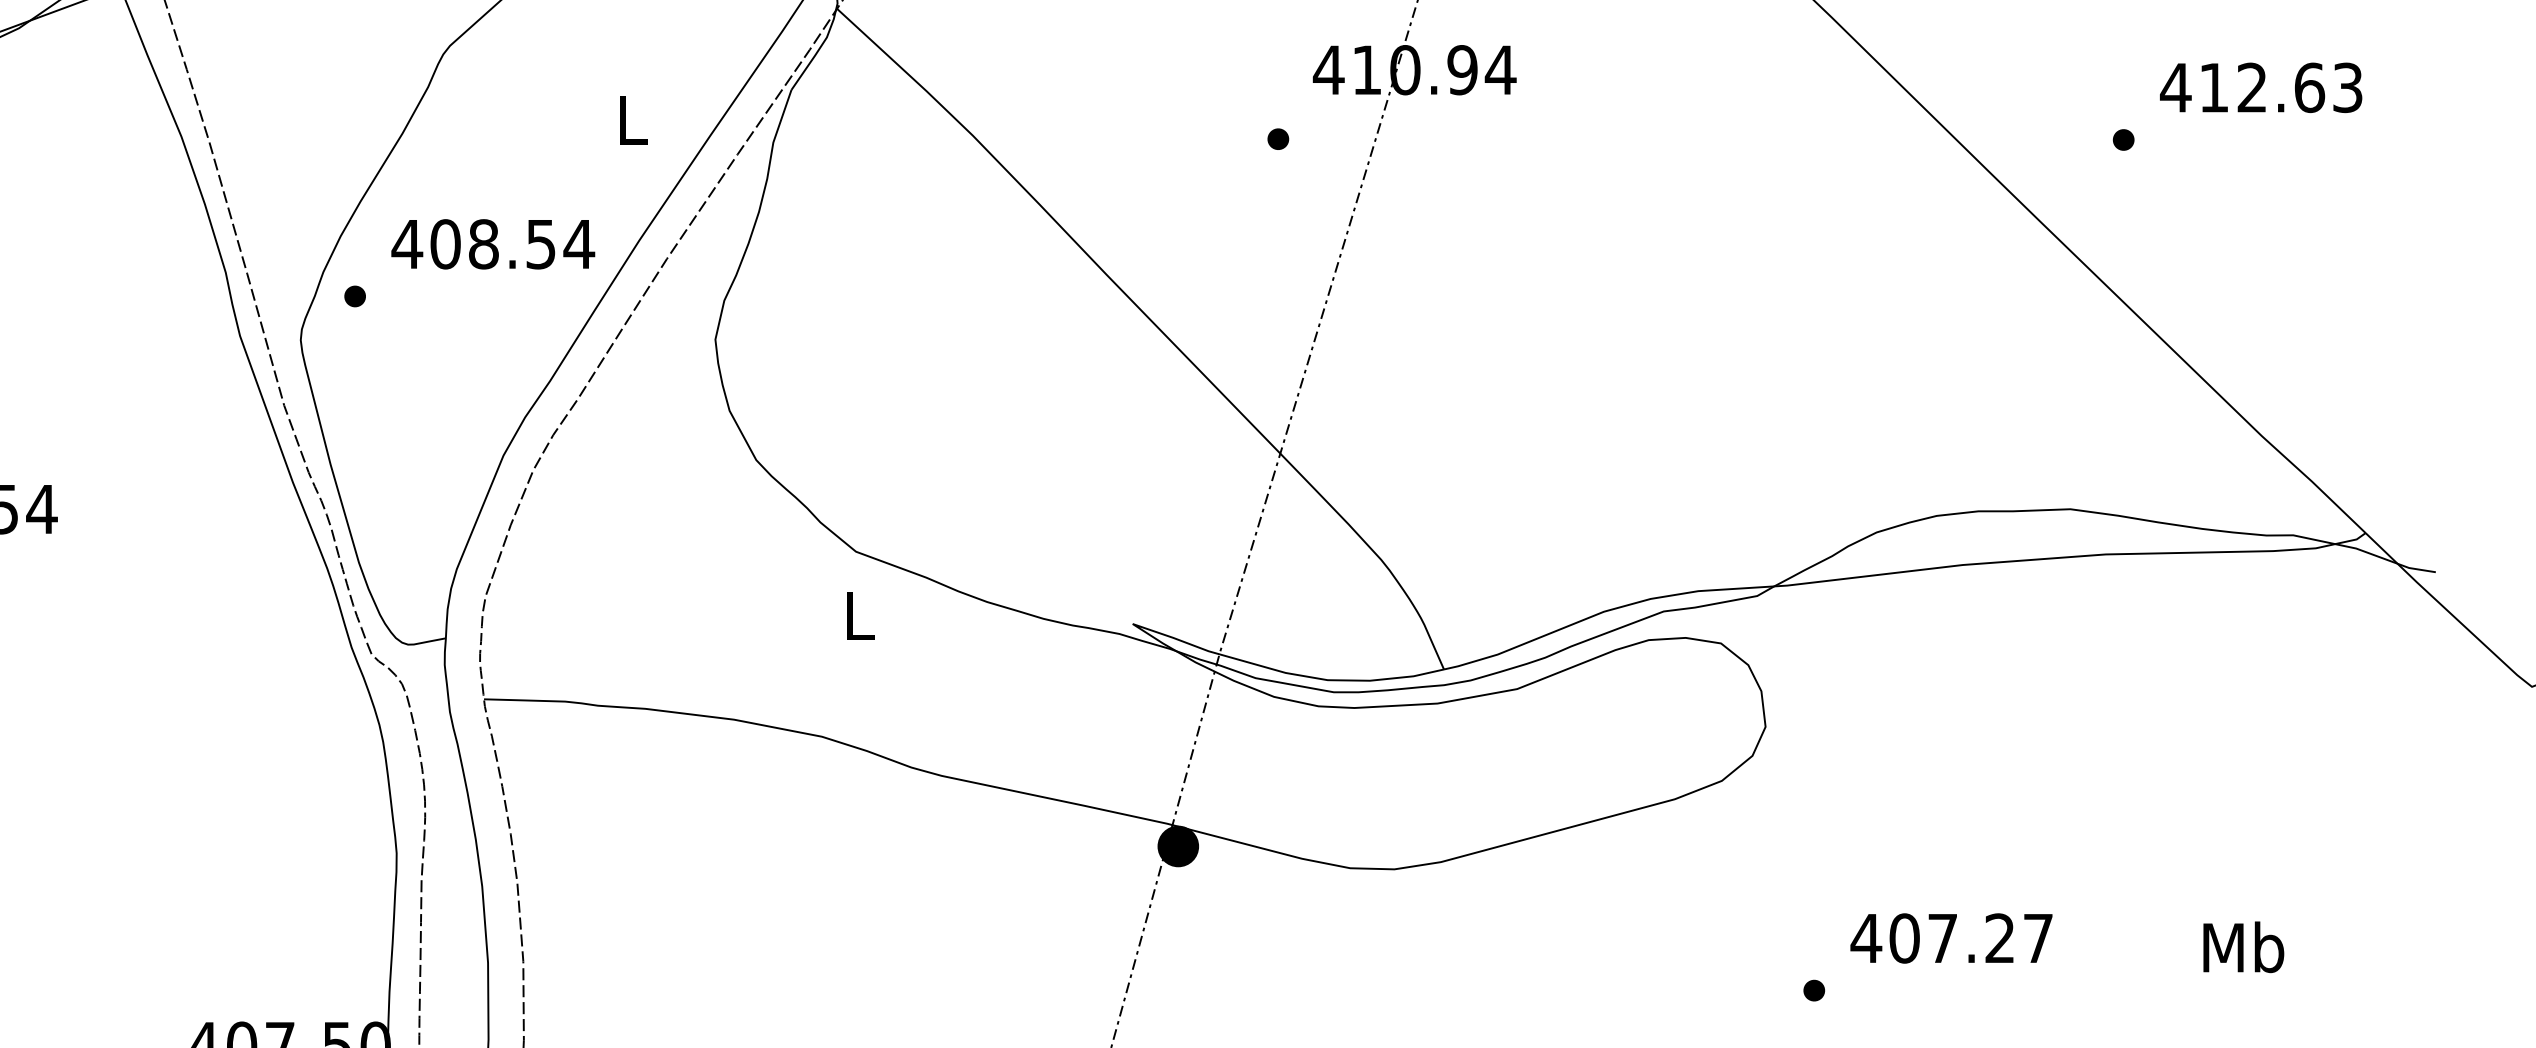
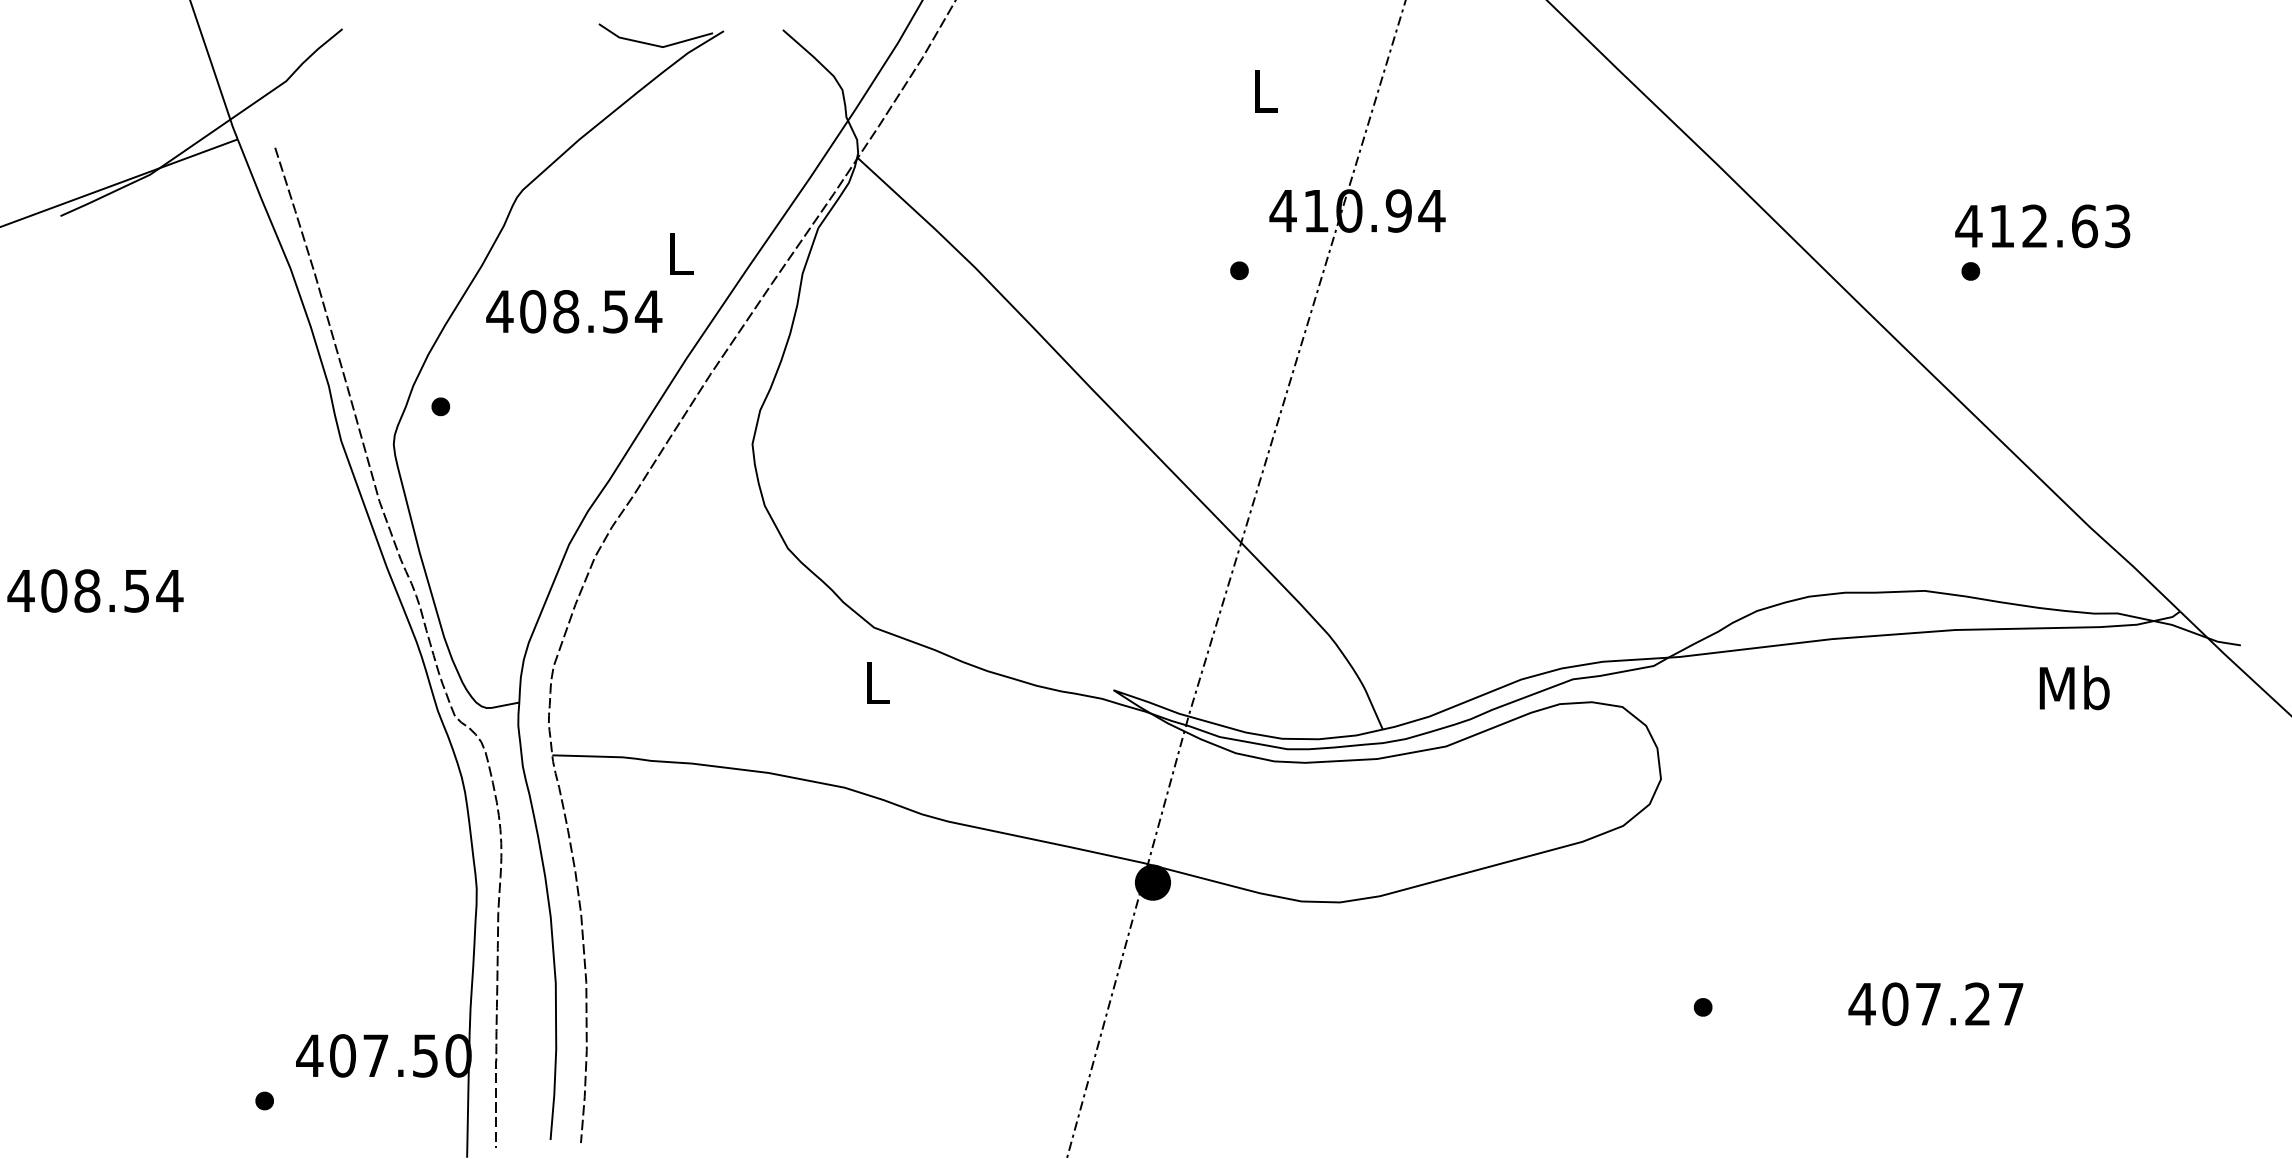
text: (2260, 88) -> (2042, 226), moved
text: (493, 244) -> (574, 311), moved
text: (1951, 937) -> (1935, 1003), moved
text: (2243, 946) -> (2074, 687), moved

